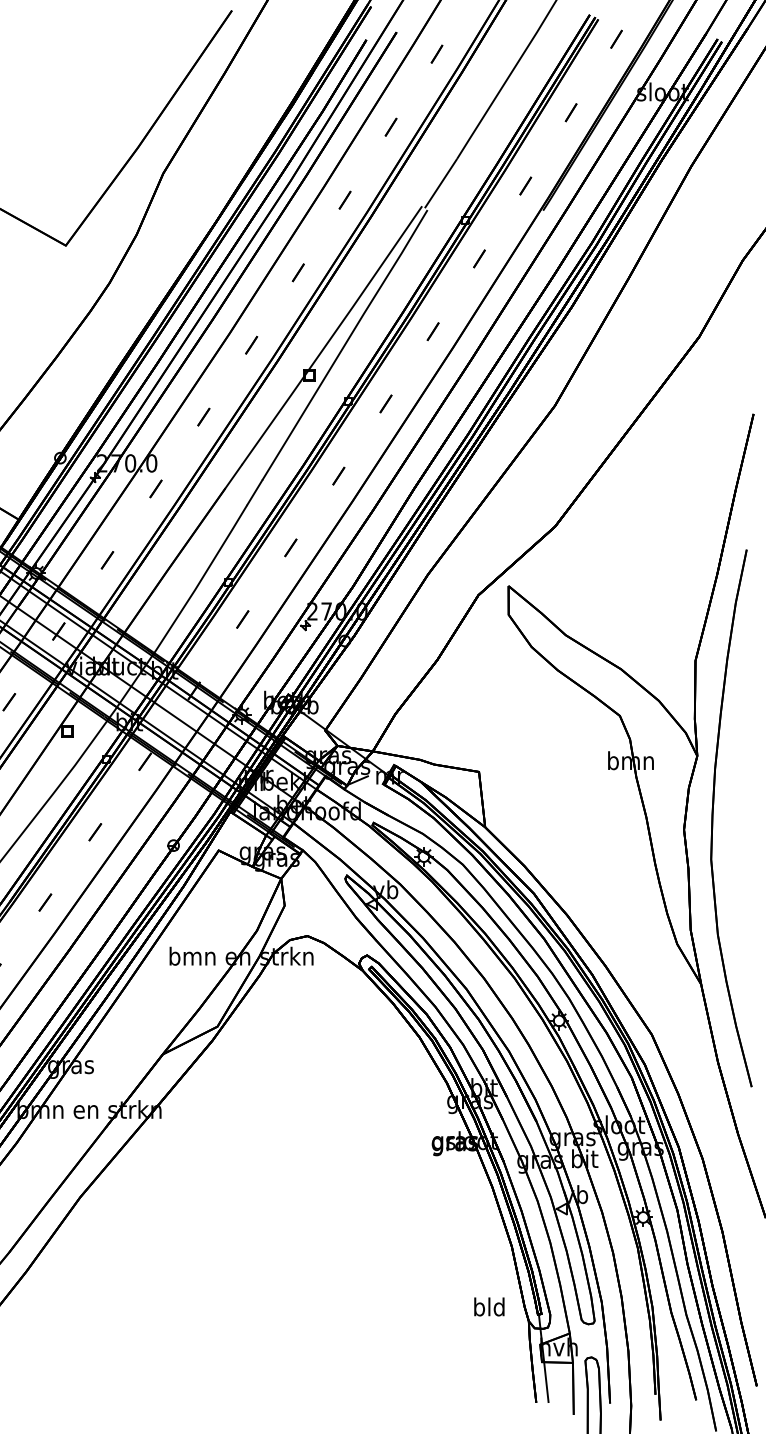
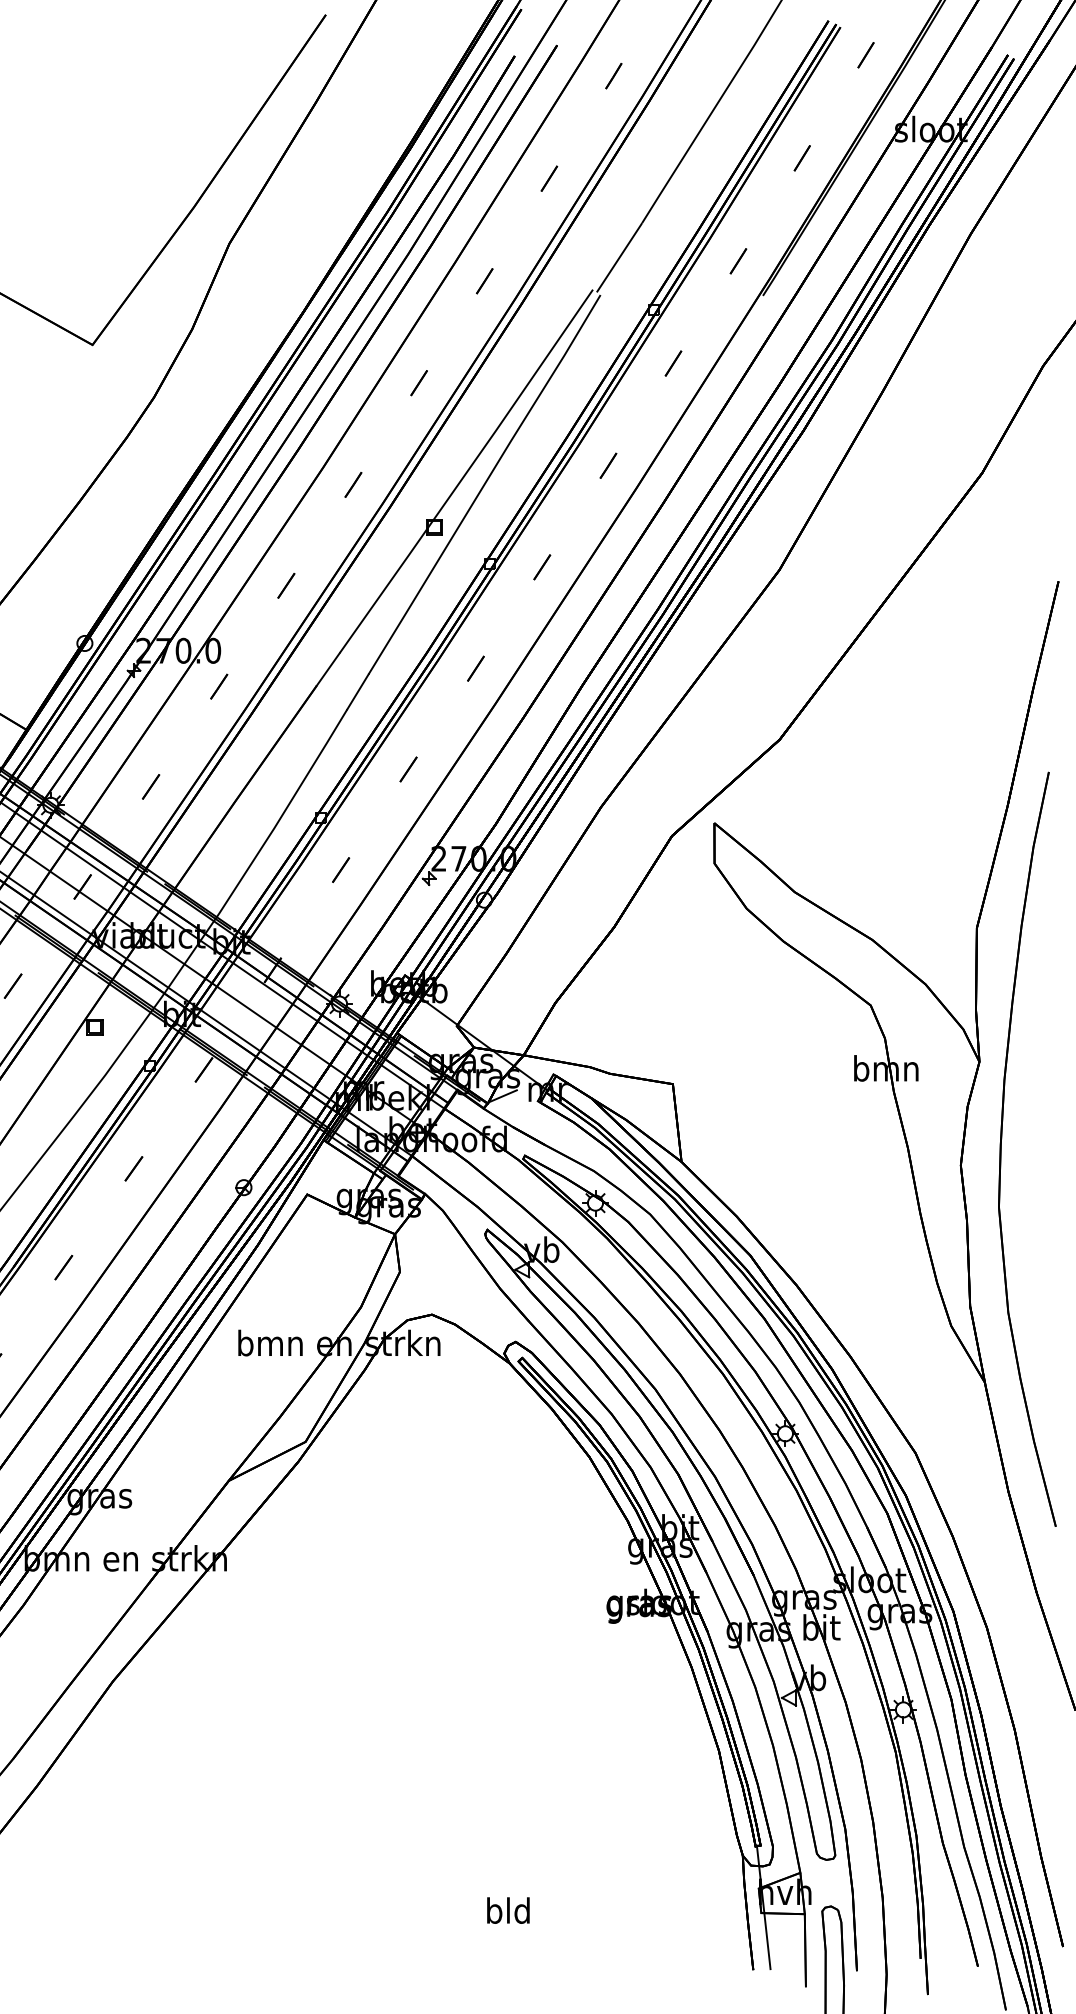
text: (489, 1306) -> (508, 1910), moved

